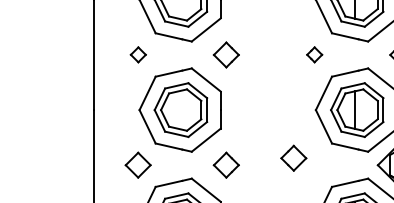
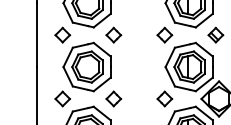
part: (137, 53) -> (62, 34), size x1.67
part: (313, 53) -> (164, 34), size x1.67
part: (293, 157) -> (164, 98), moved

